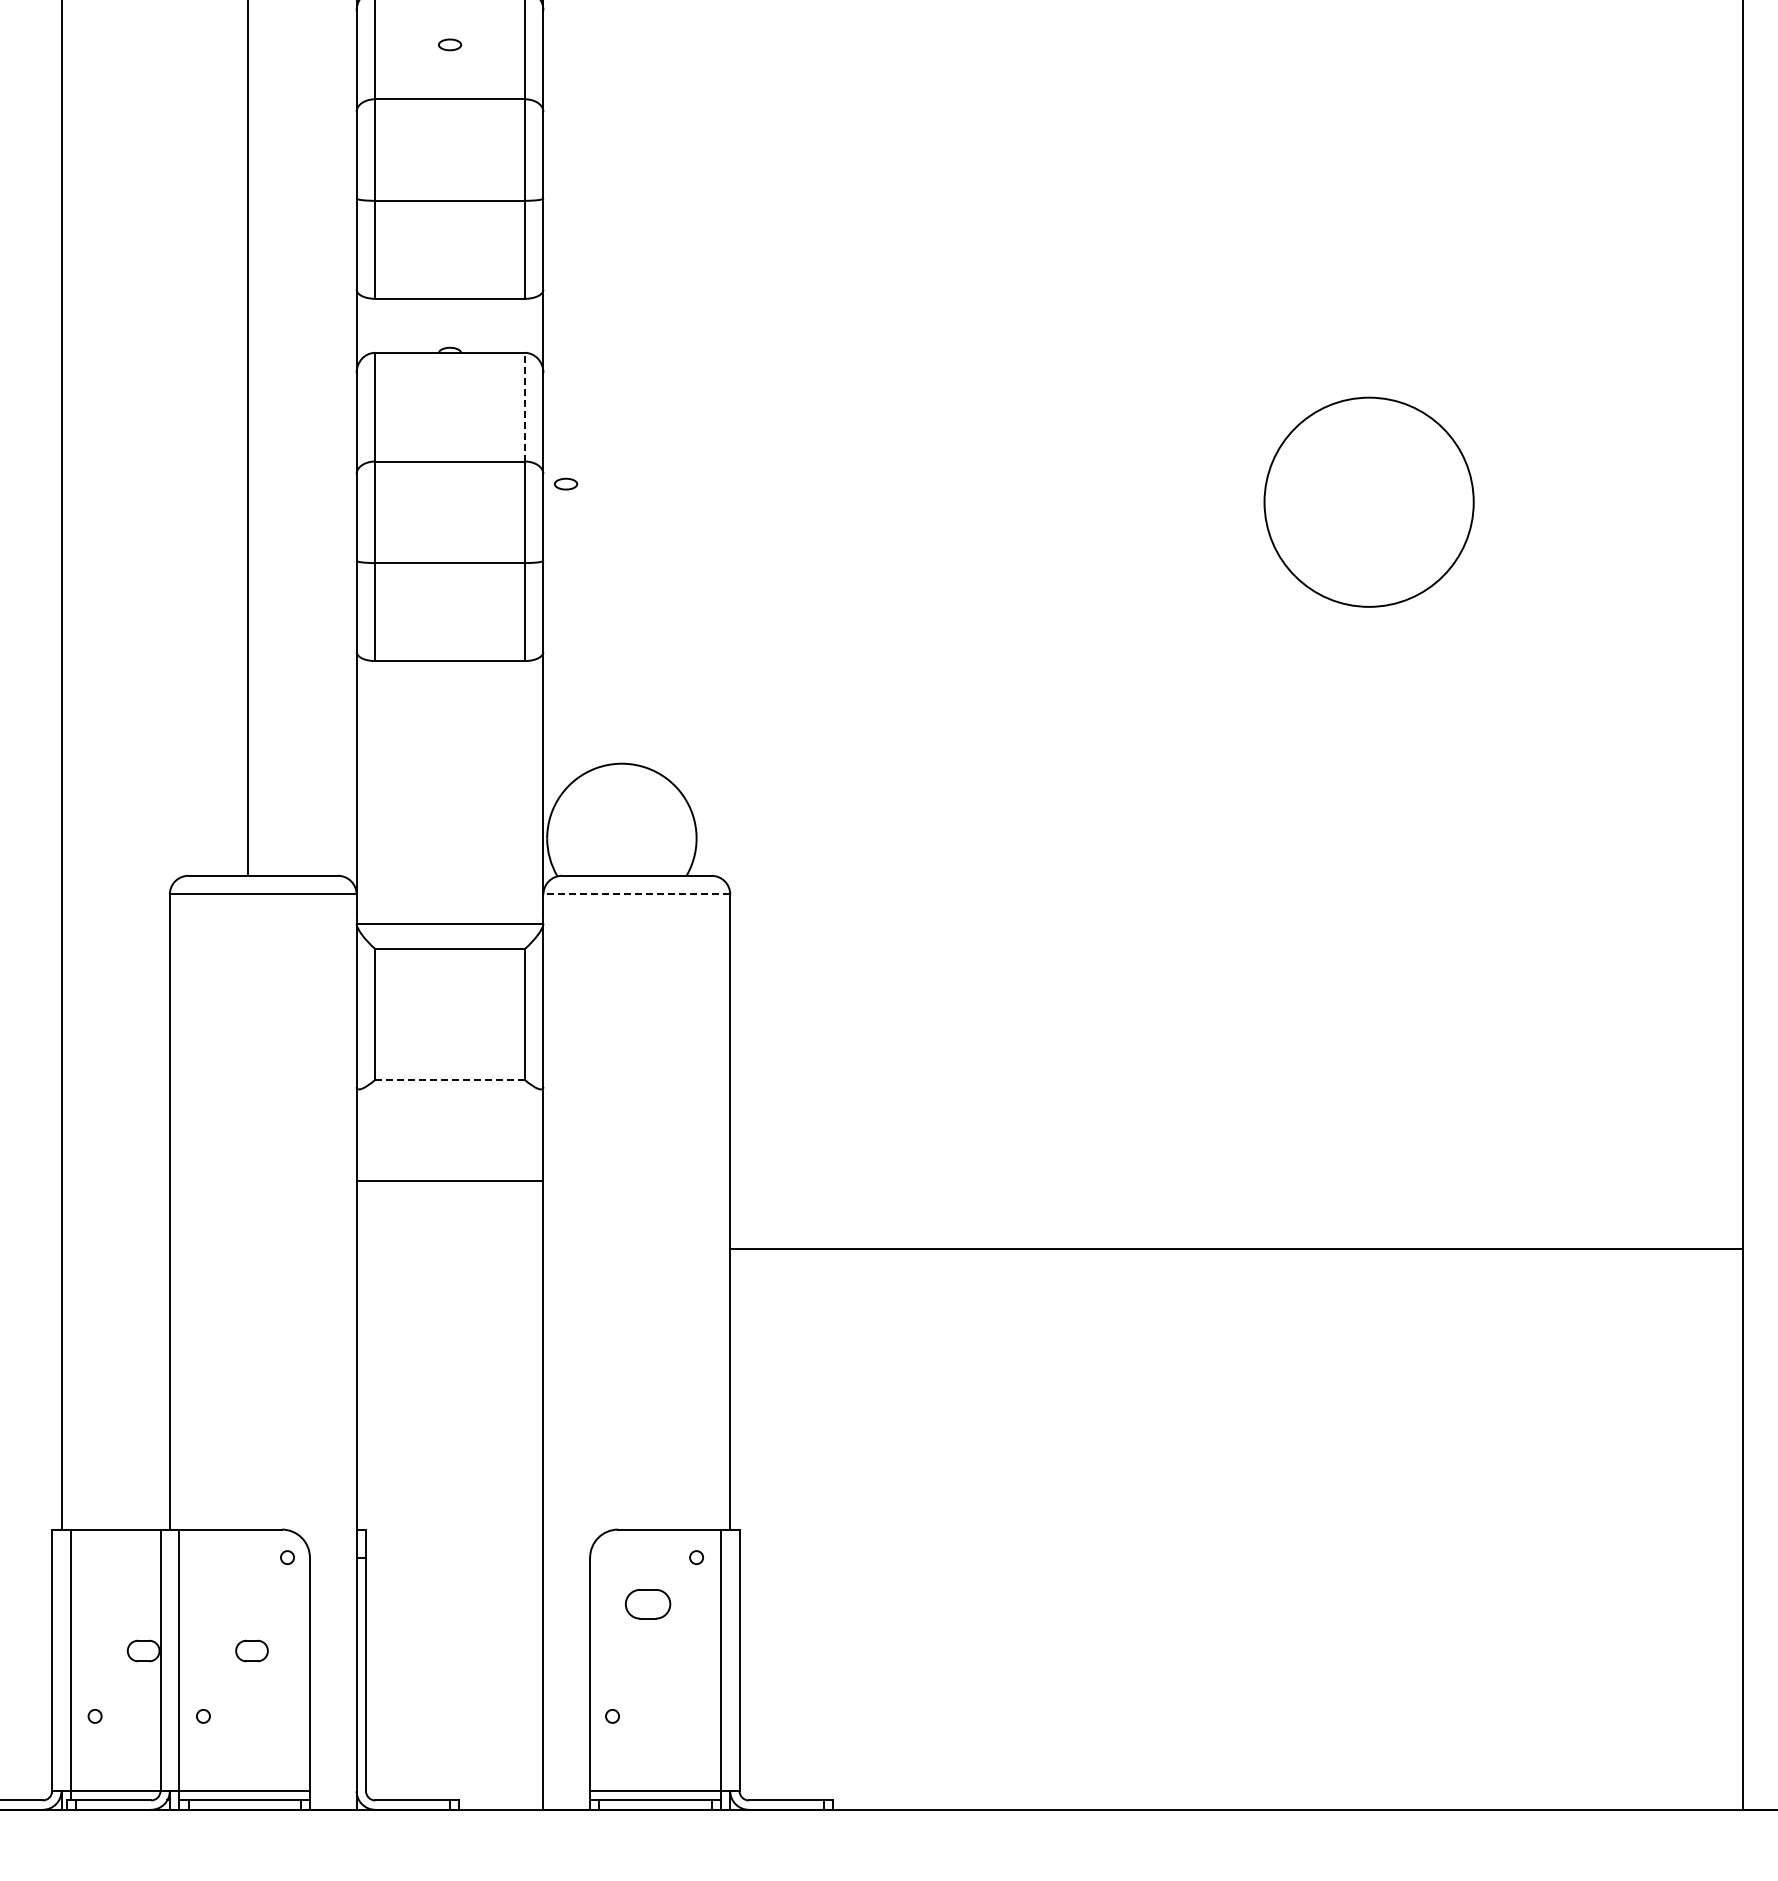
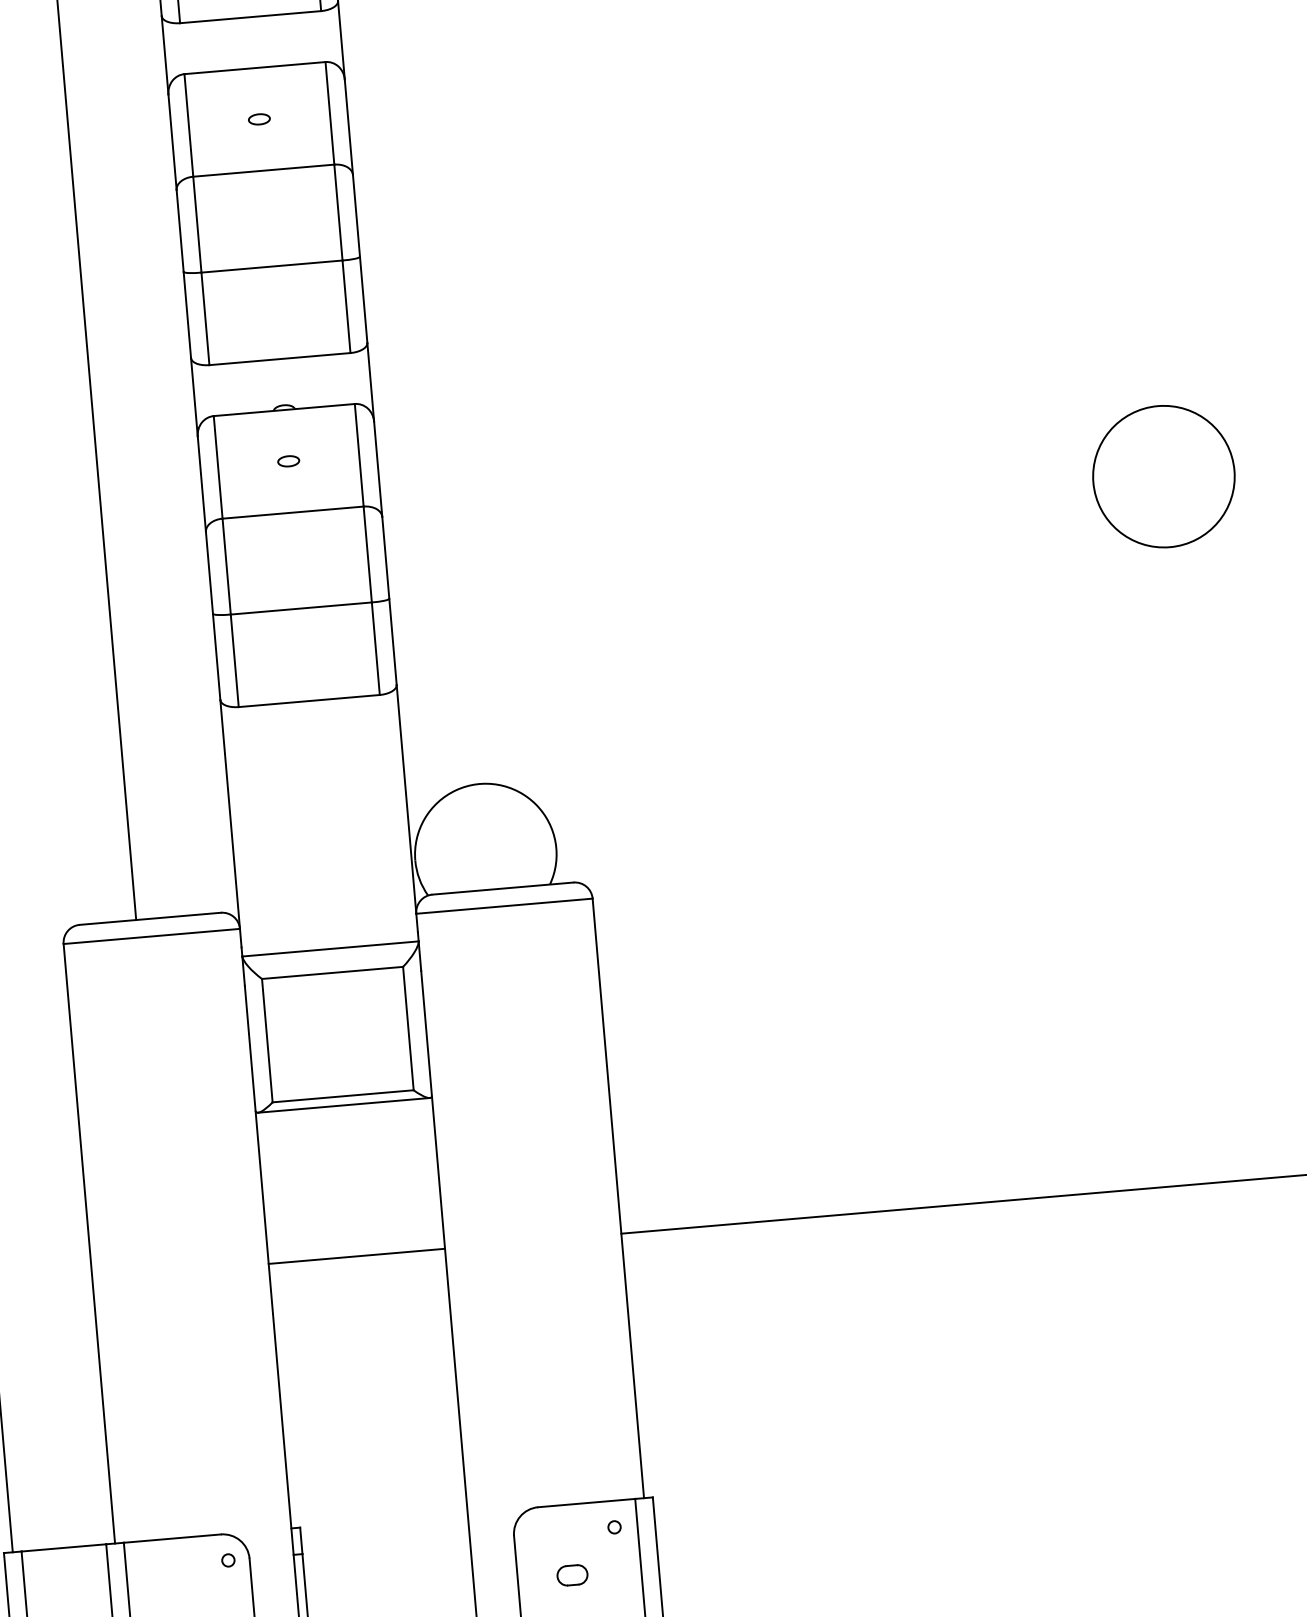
line: (524, 406) -> (358, 454), dashed -> solid
part: (566, 483) -> (289, 460), moved
circle: (1368, 501) -> (1163, 476), size x0.71
line: (636, 894) -> (504, 906), dashed -> solid
line: (450, 1079) -> (343, 1095), dashed -> solid
line: (449, 1089) -> (343, 1105), added
line: (449, 1181) -> (356, 1256), moved
part: (647, 1604) -> (571, 1575), size x0.71

